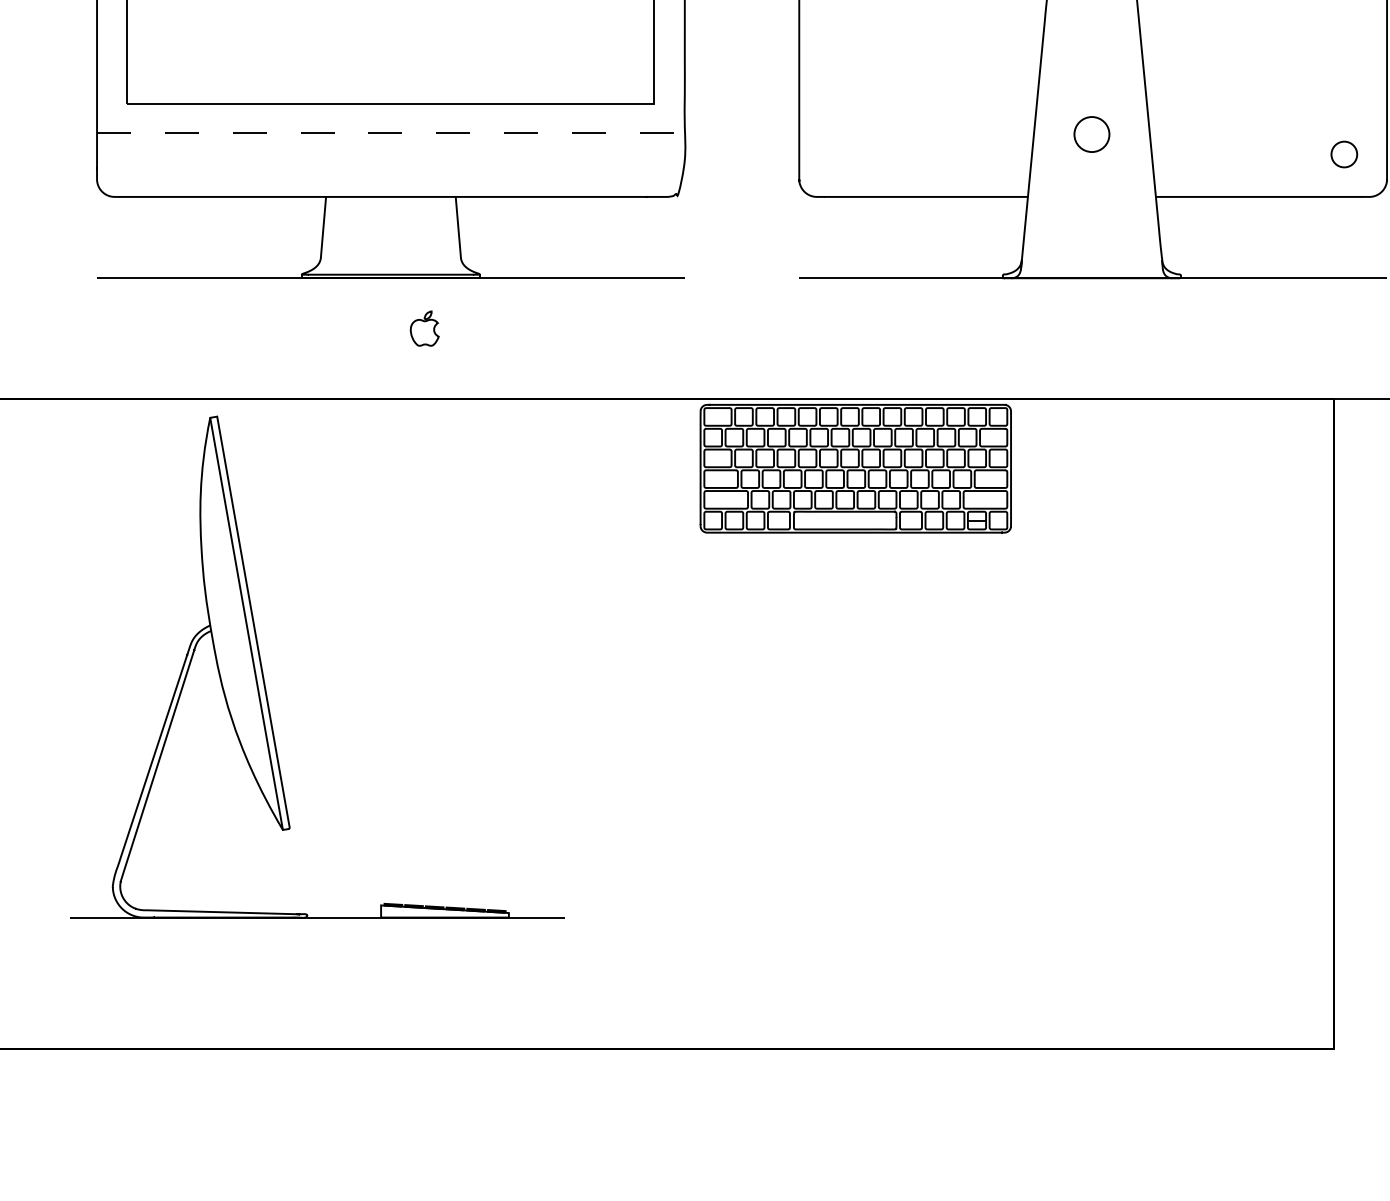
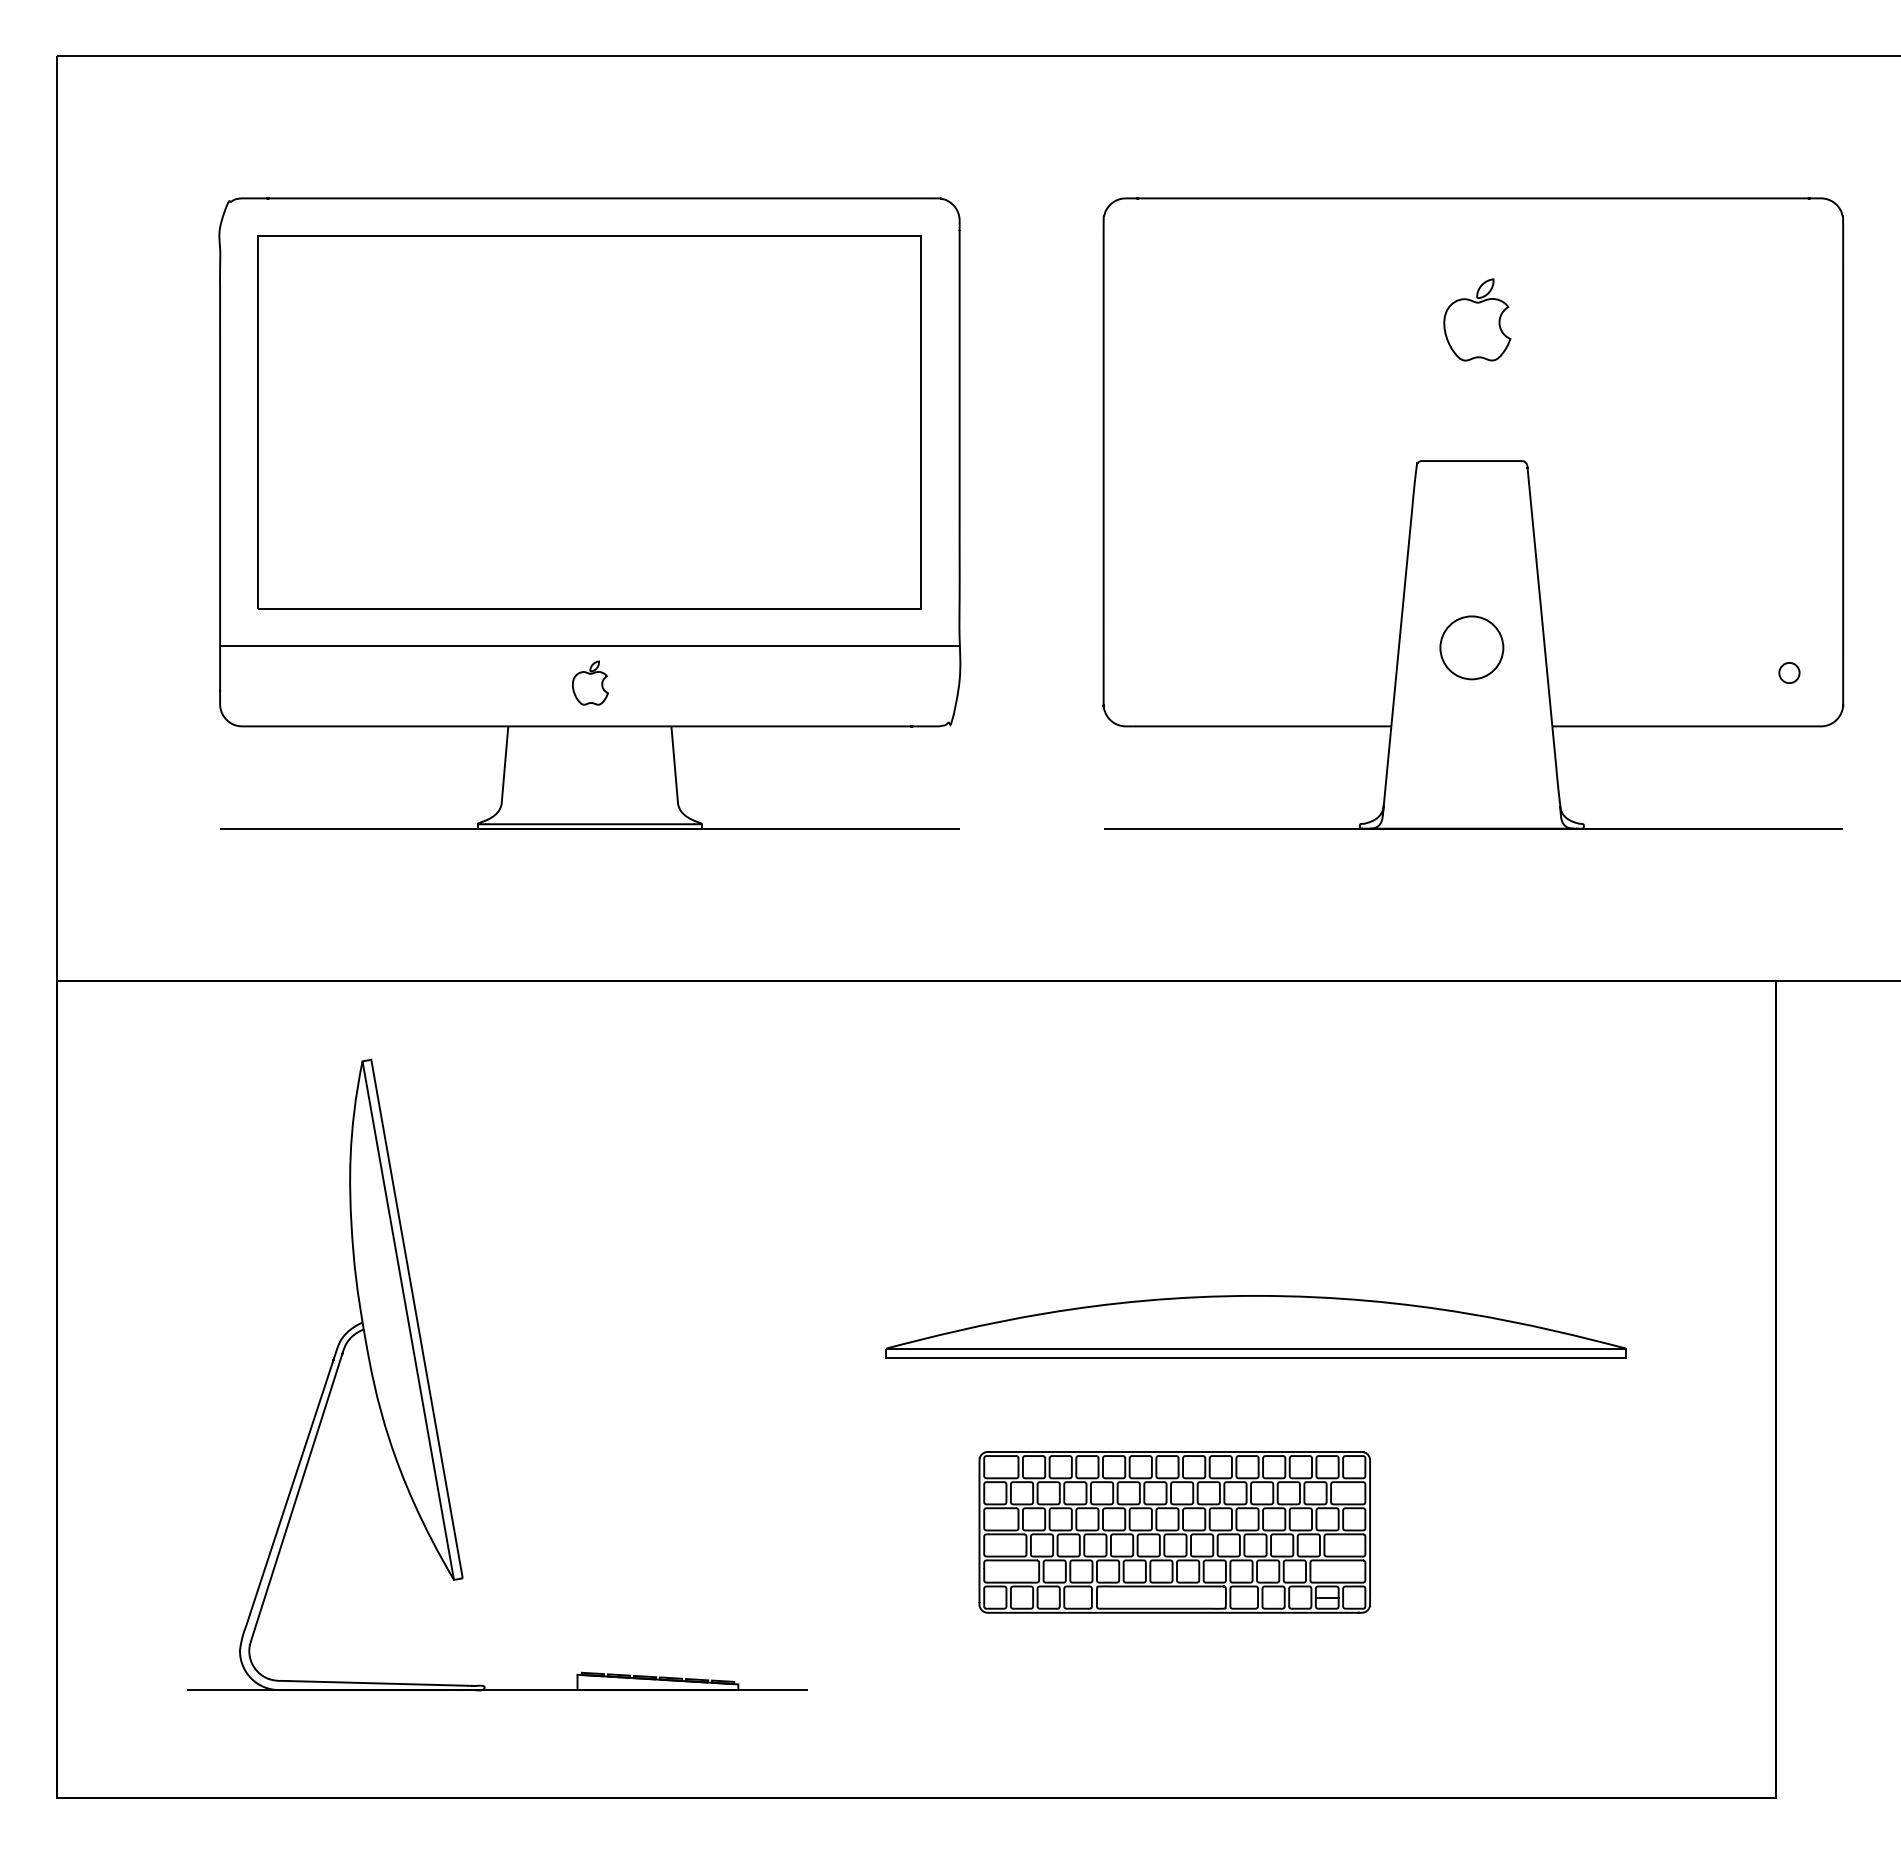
line: (390, 133) -> (589, 646), dashed -> solid
circle: (1091, 134) -> (1471, 647), size x1.43
circle: (1344, 154) -> (1789, 672), size x0.62
part: (424, 328) -> (589, 682), moved
part: (855, 468) -> (1174, 1532), moved
part: (919, 673) -> (1255, 1326), added
part: (264, 677) -> (430, 1388), moved

